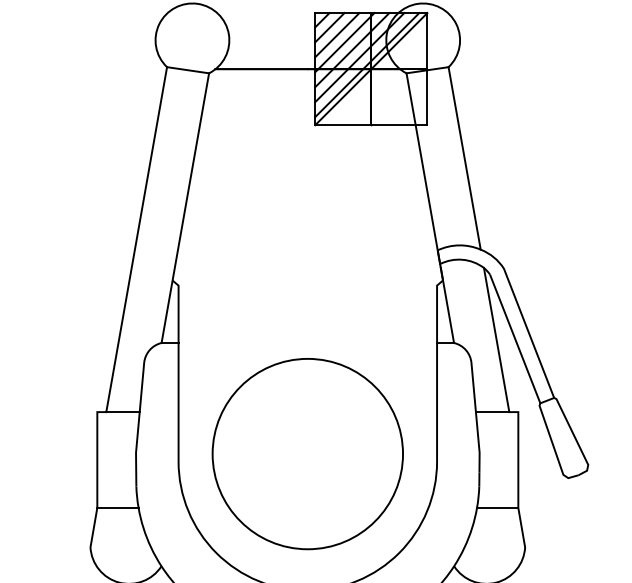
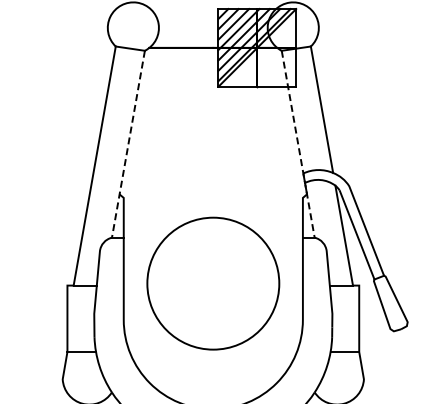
line: (185, 208) -> (128, 144), solid -> dashed
line: (430, 208) -> (298, 144), solid -> dashed
circle: (308, 453) -> (213, 283), moved

